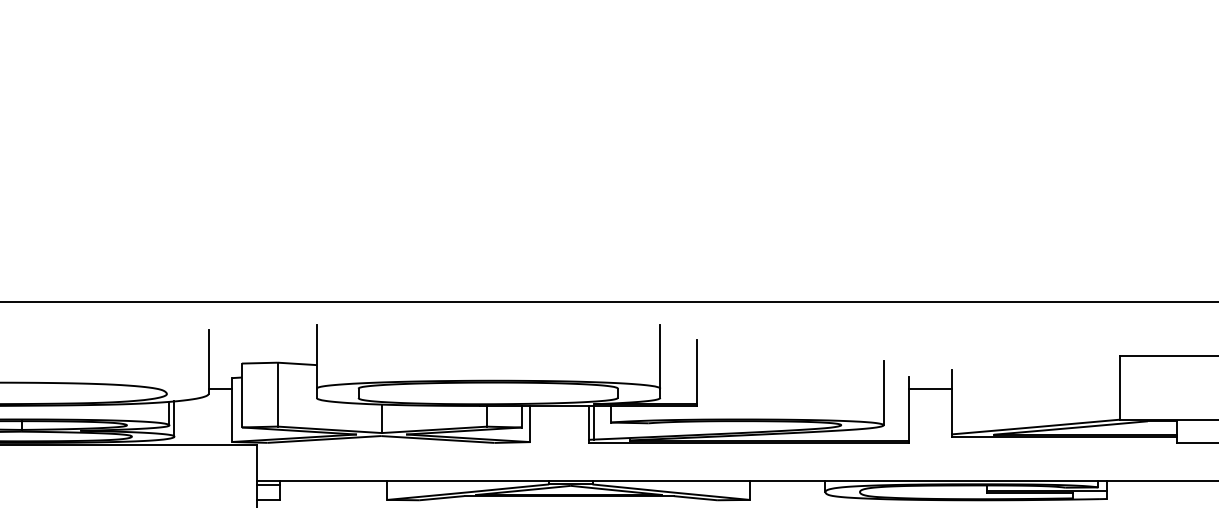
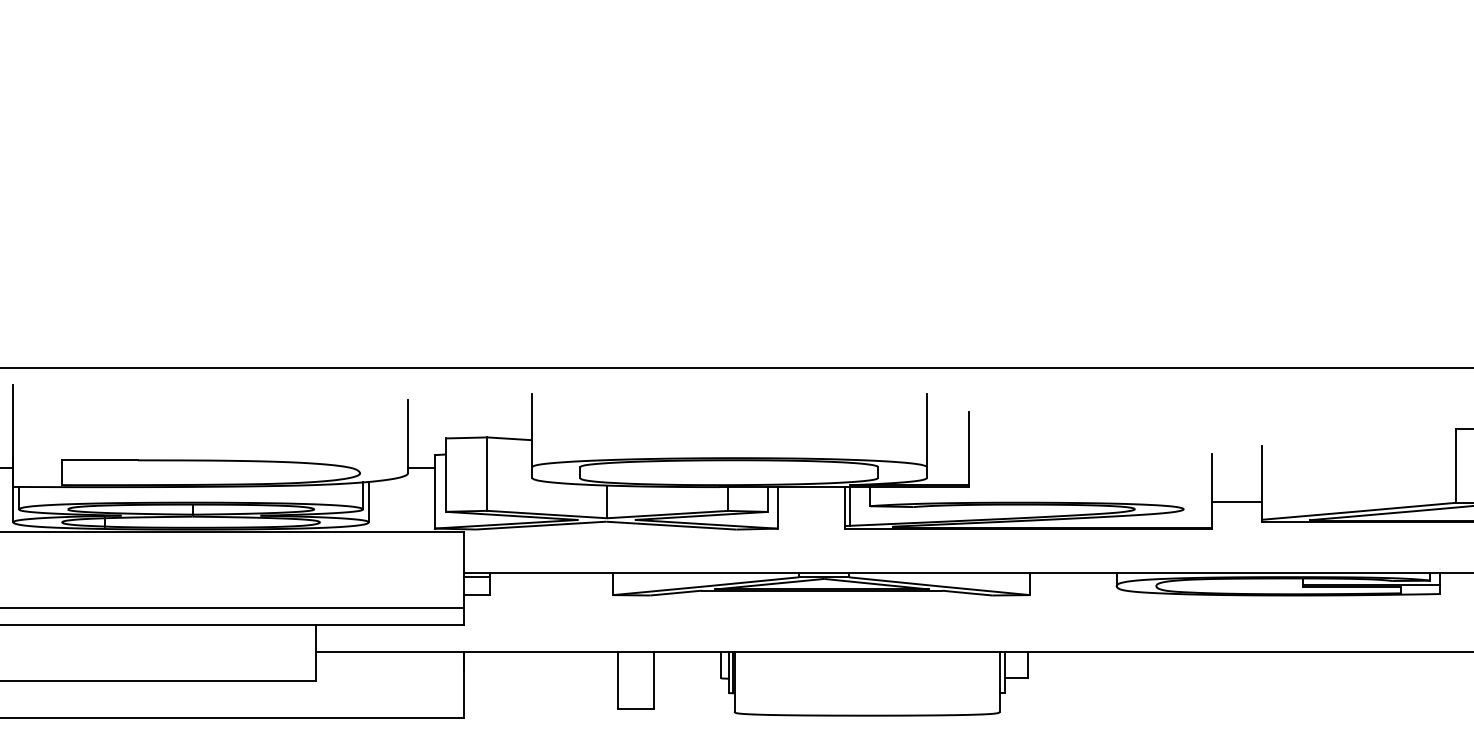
line: (930, 389) -> (1237, 502), moved
line: (883, 393) -> (1183, 472), removed

